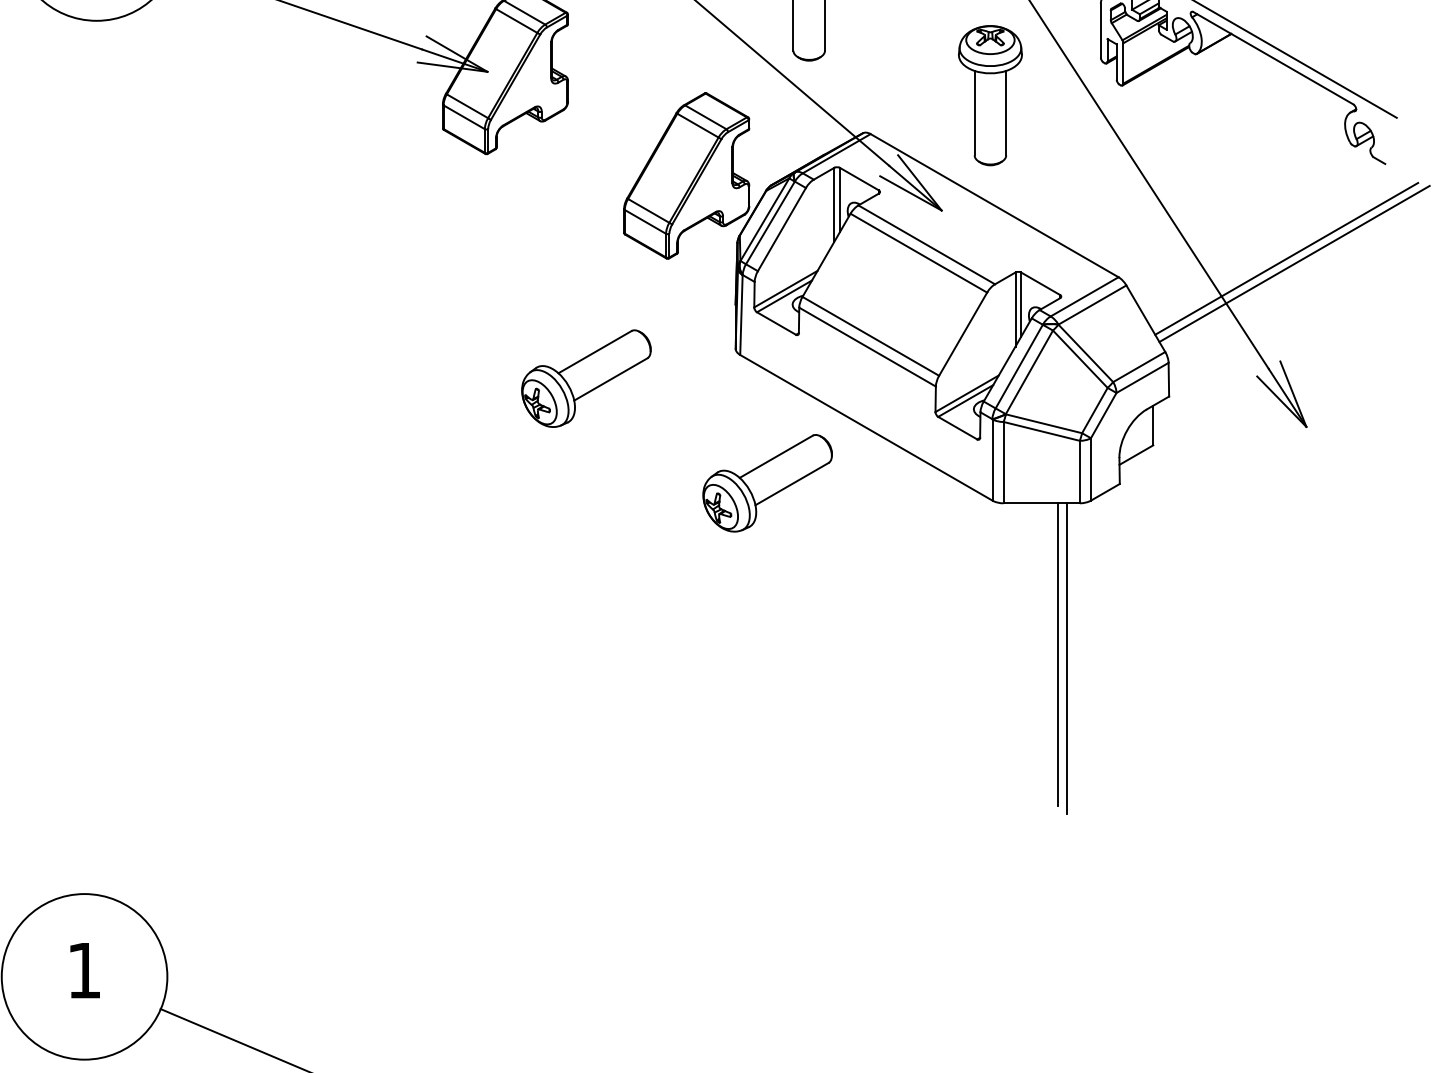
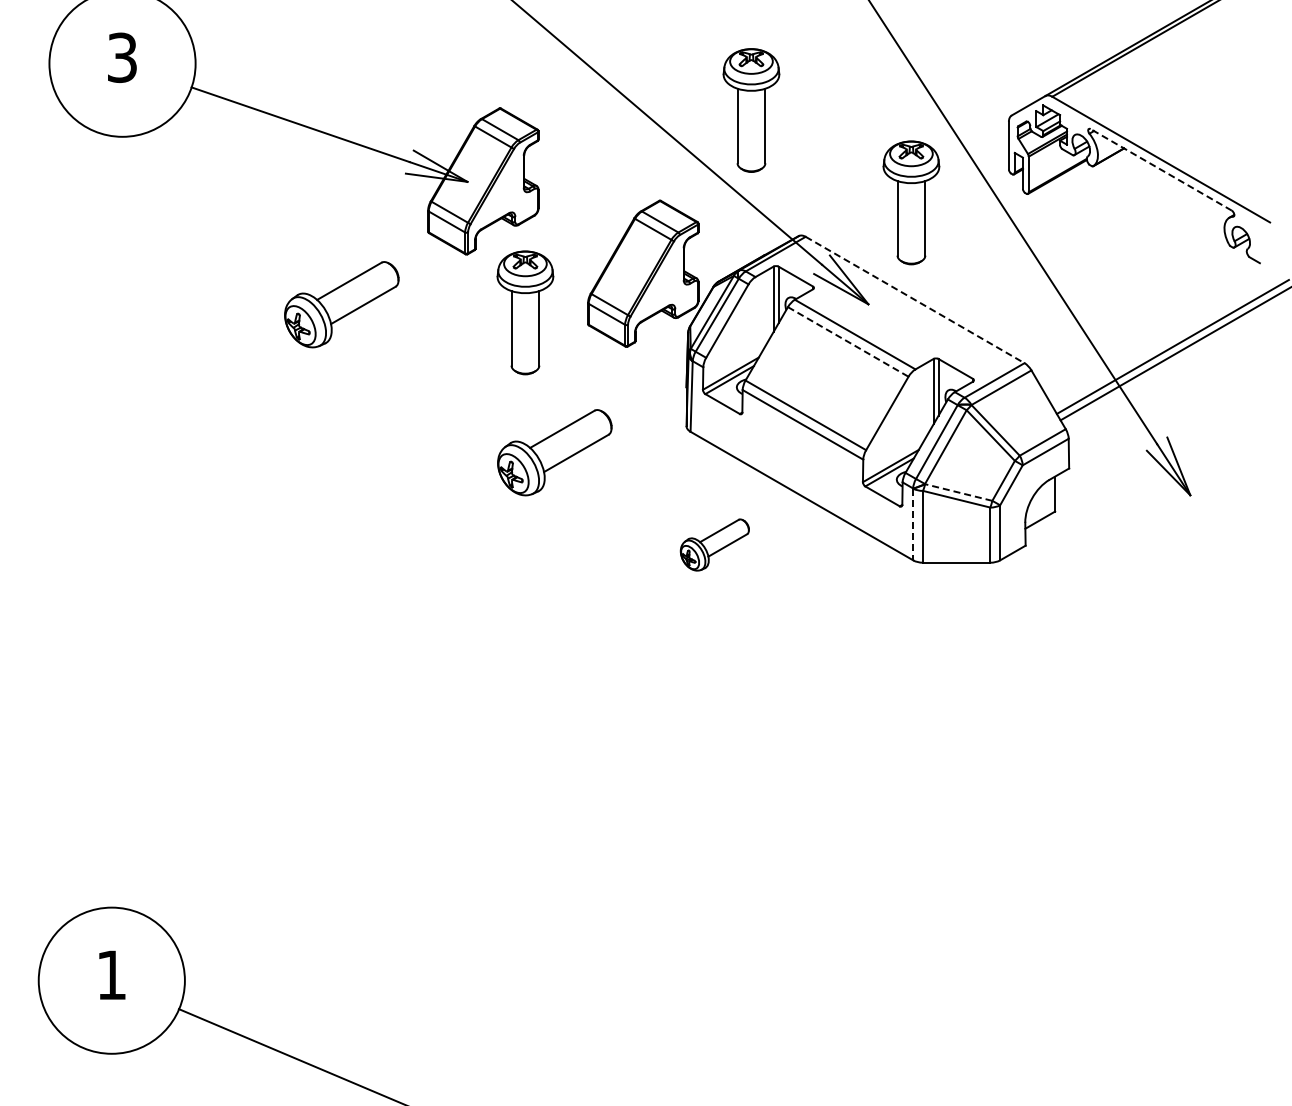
line: (1273, 57) -> (1161, 169), solid -> dashed
line: (995, 206) -> (915, 300), solid -> dashed
part: (344, 210) -> (341, 304), added
part: (553, 219) -> (525, 312), added
line: (919, 252) -> (848, 341), solid -> dashed
line: (1043, 423) -> (958, 492), solid -> dashed
line: (992, 460) -> (913, 524), solid -> dashed
part: (767, 482) -> (714, 544), size x0.6
line: (1058, 653) -> (971, 695), removed
line: (1066, 658) -> (978, 699), removed

